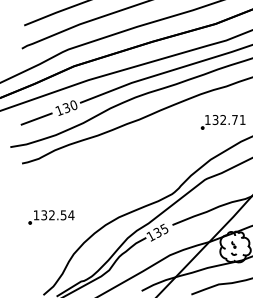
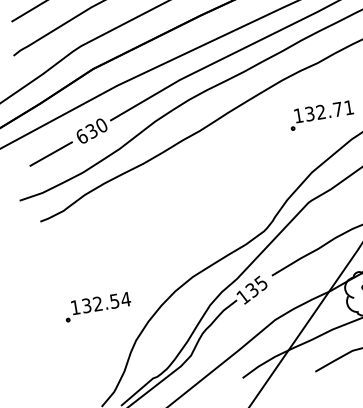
text: (59, 110) -> (82, 136), 130 -> 630
part: (51, 217) -> (97, 307), moved

